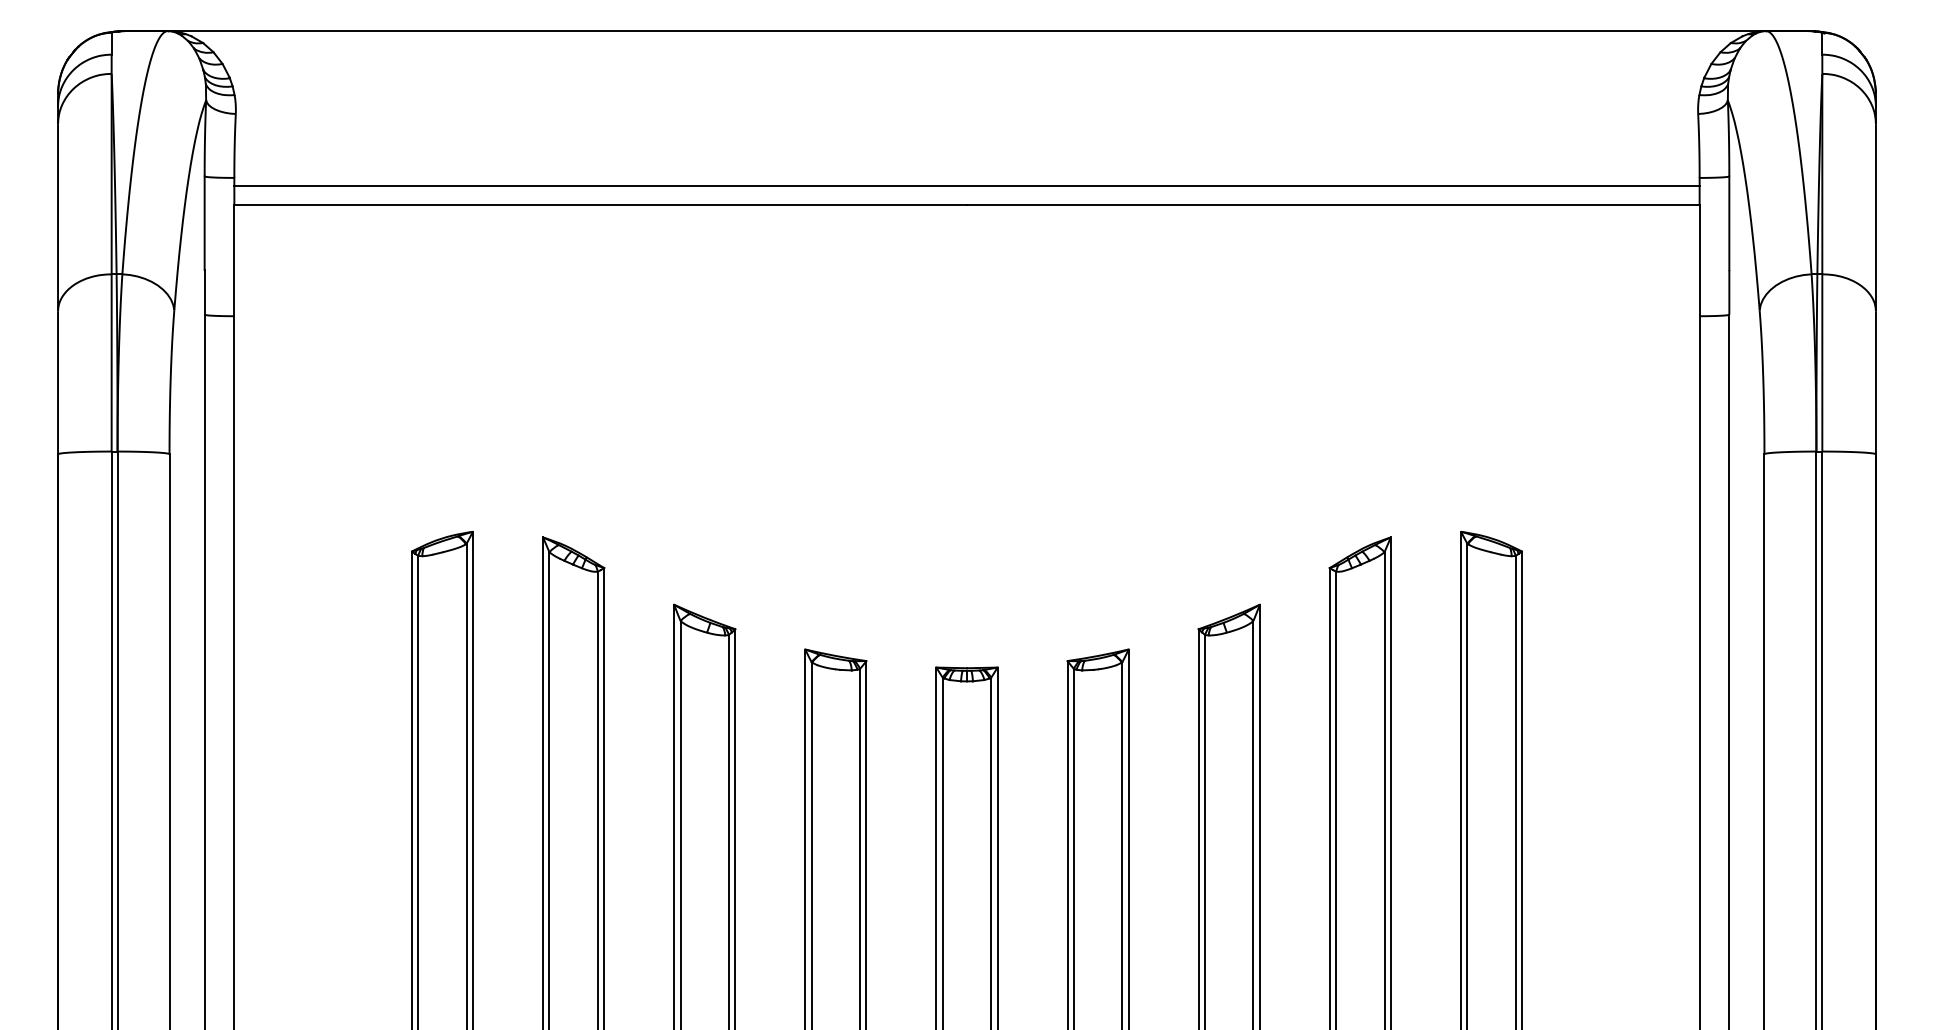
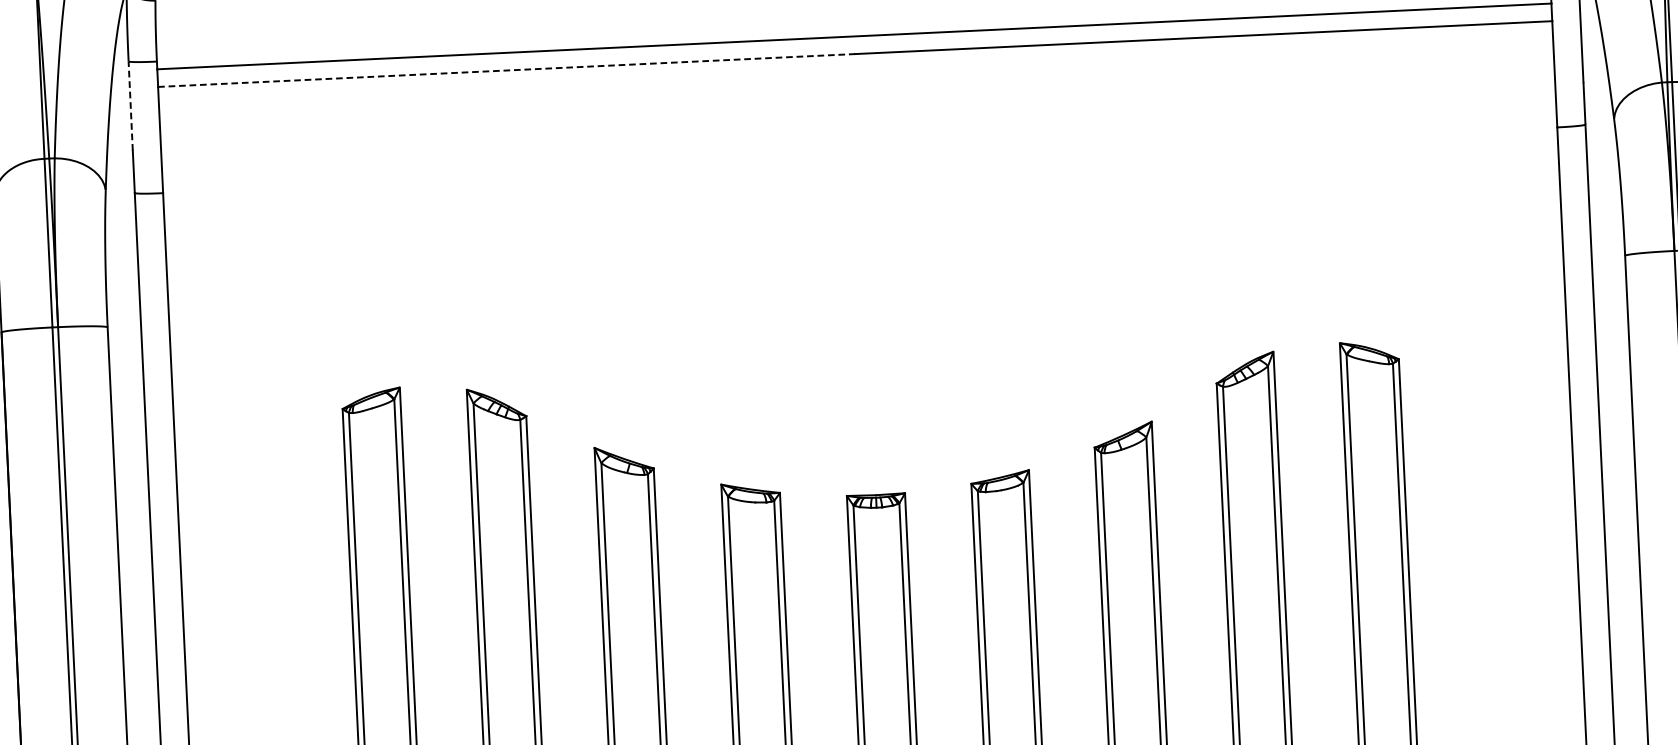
line: (601, 204) -> (507, 70), solid -> dashed
line: (204, 223) -> (130, 106), solid -> dashed

